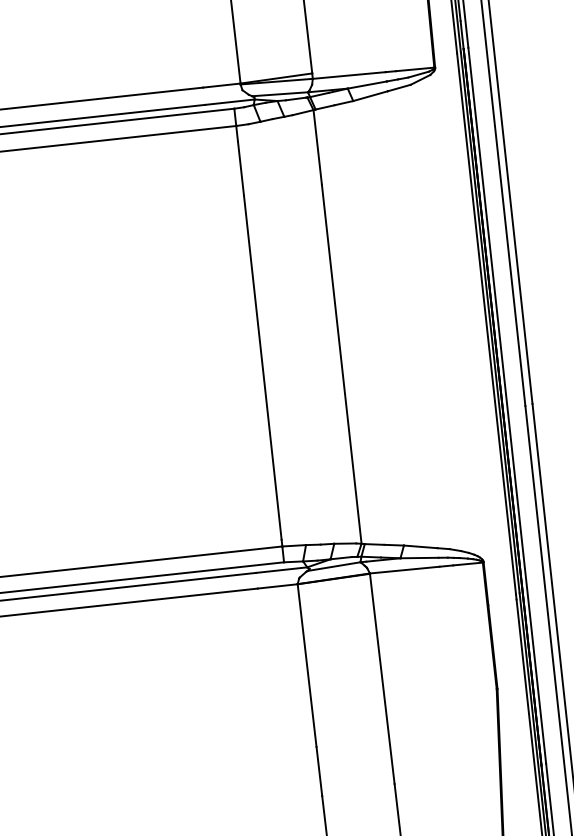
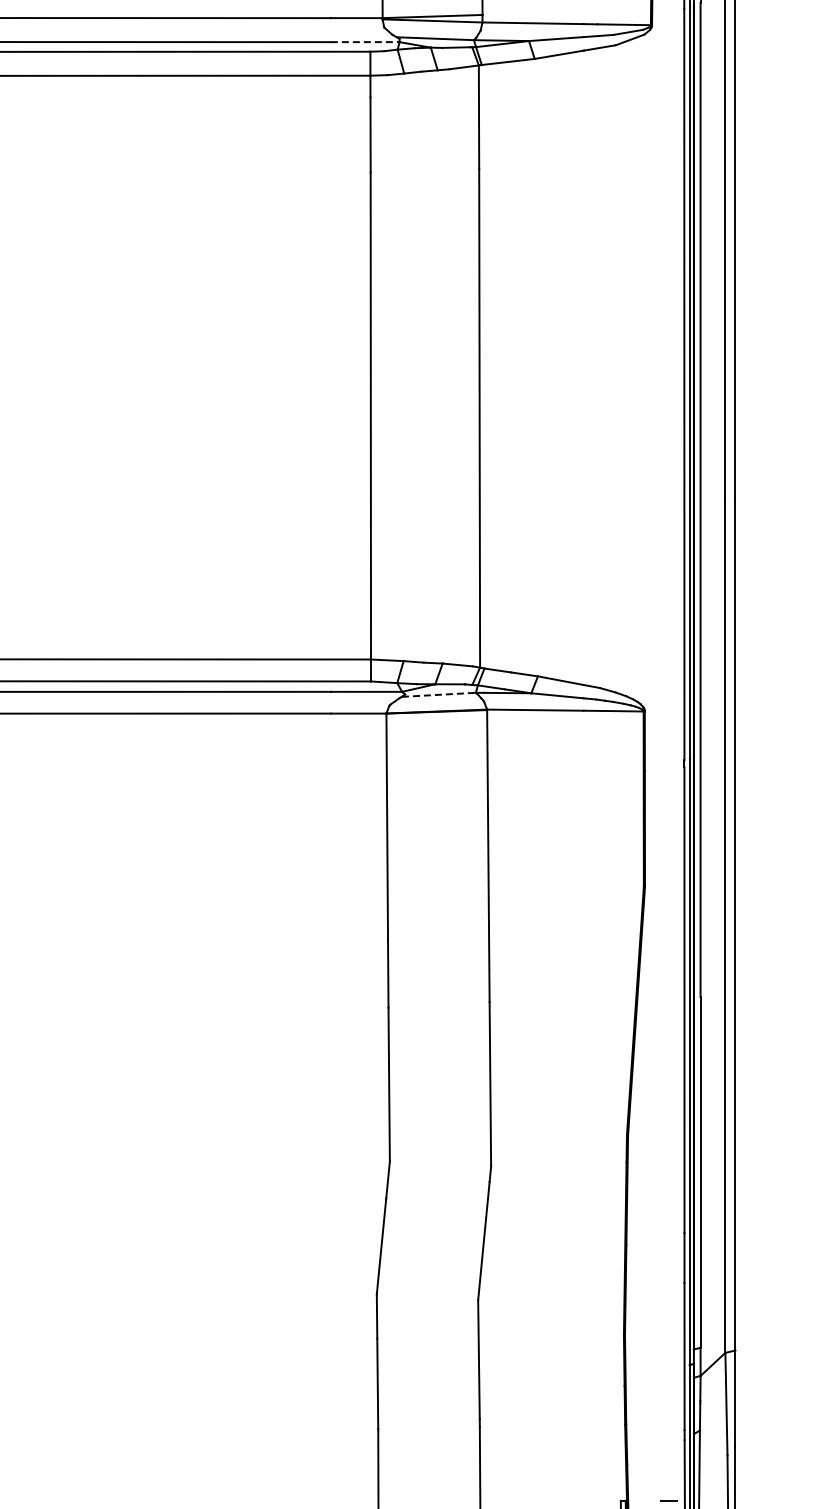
line: (230, 102) -> (365, 42), solid -> dashed
line: (334, 566) -> (439, 694), solid -> dashed

